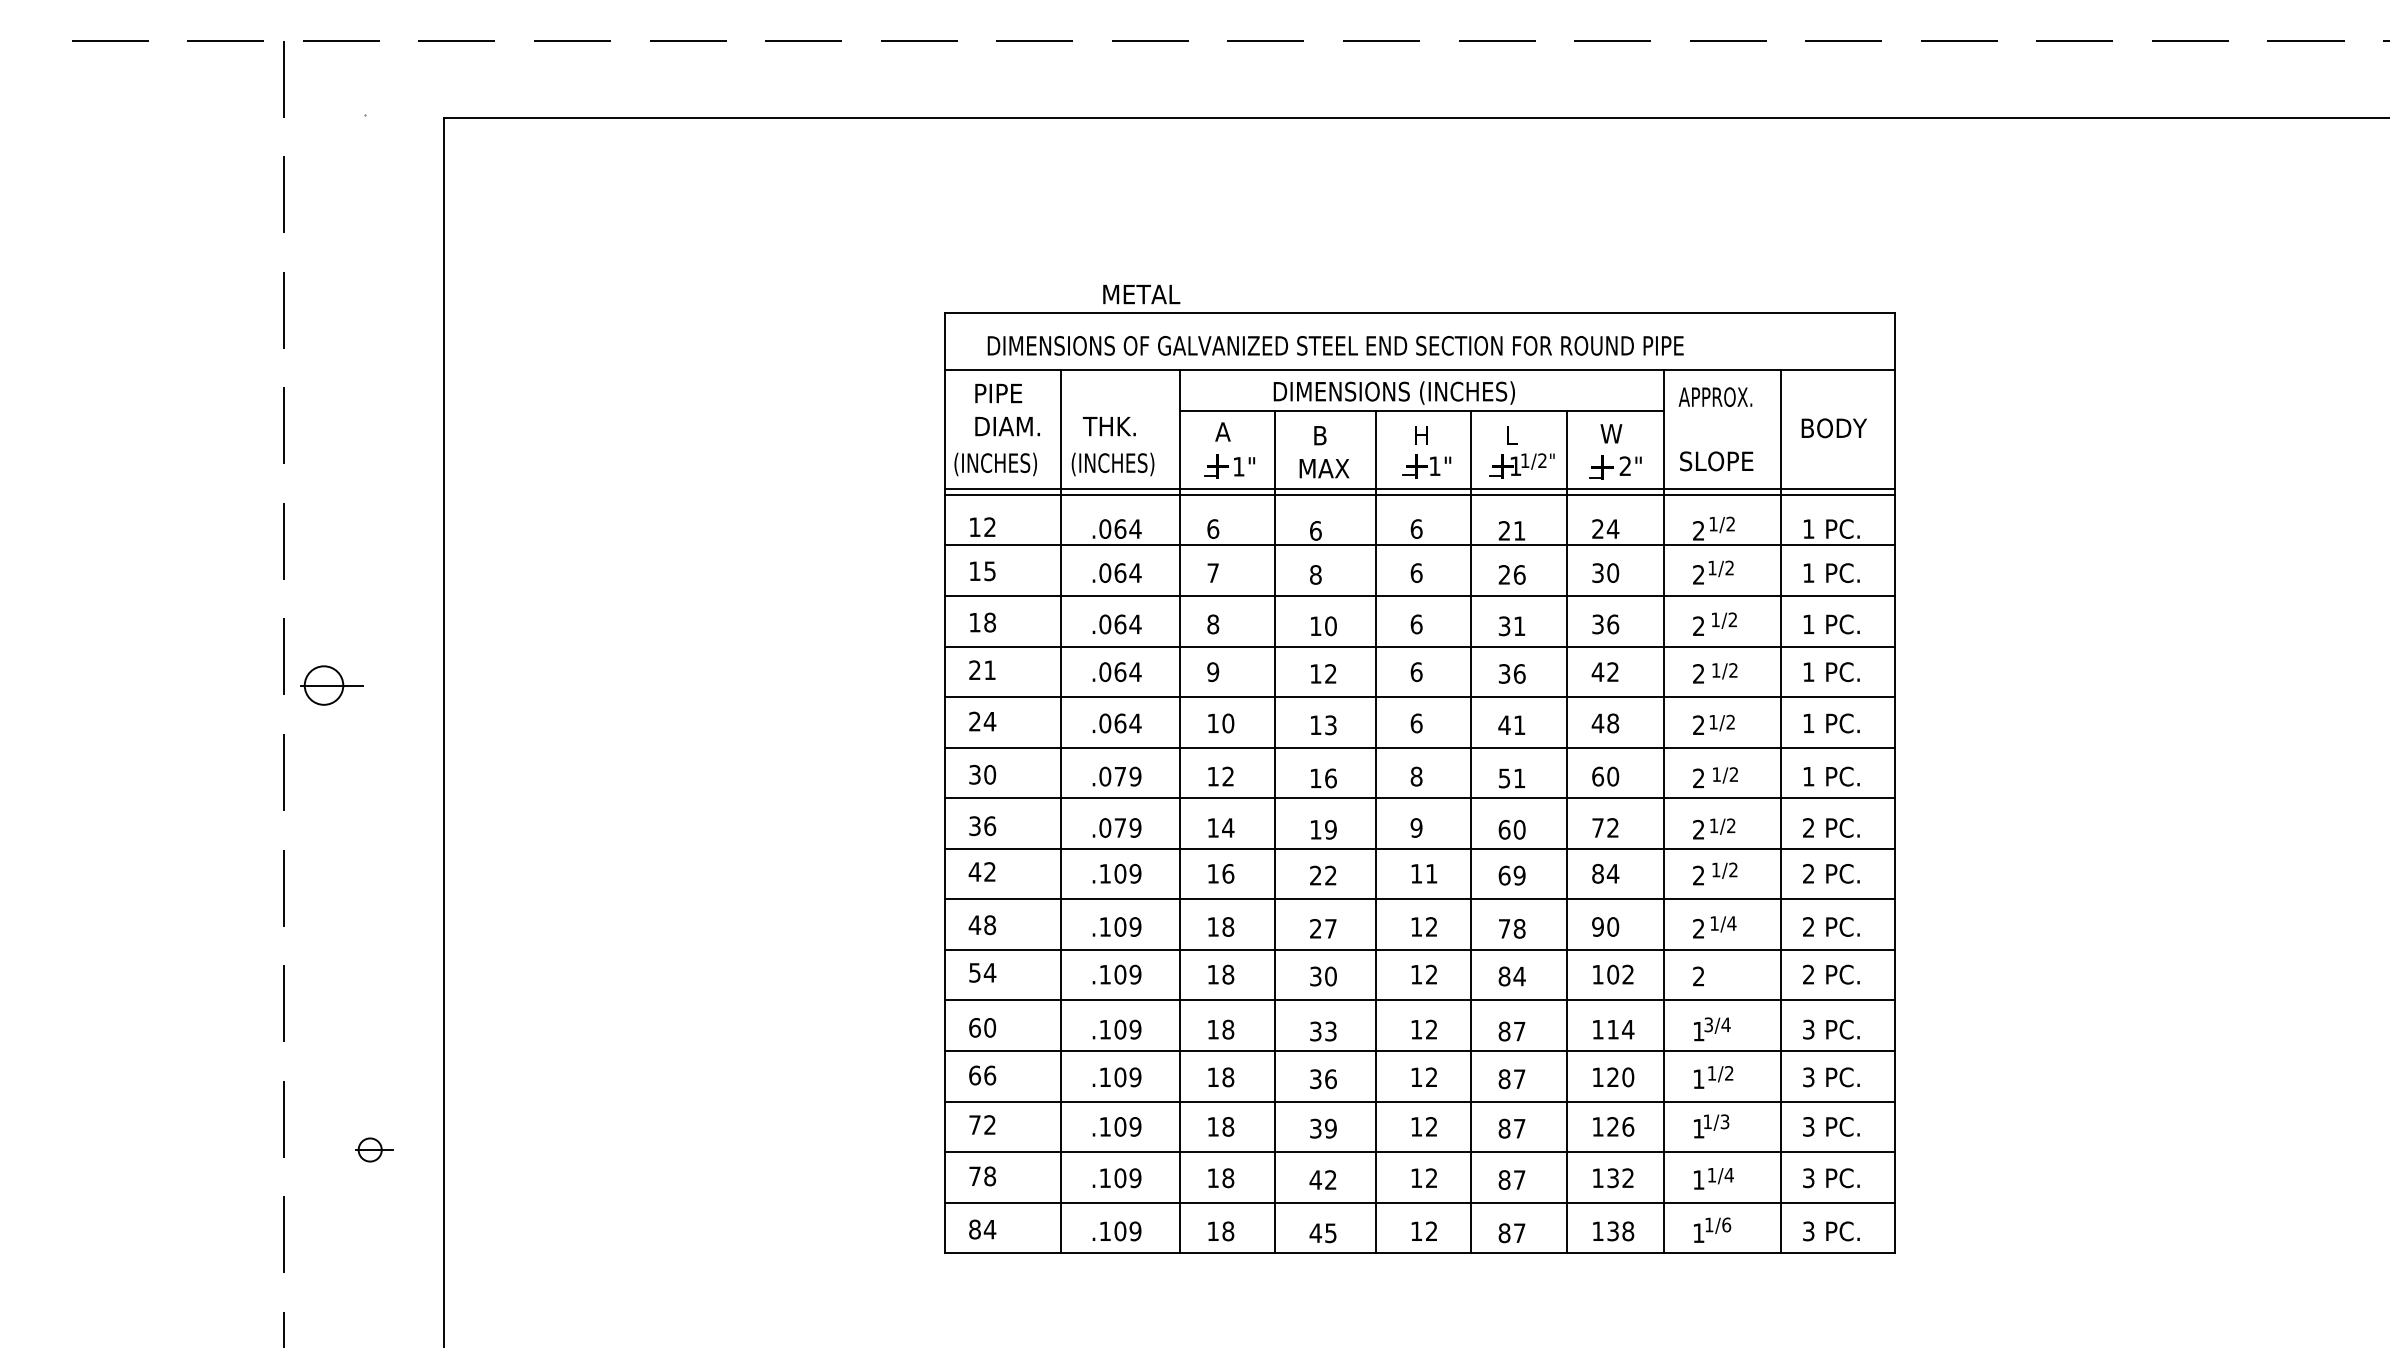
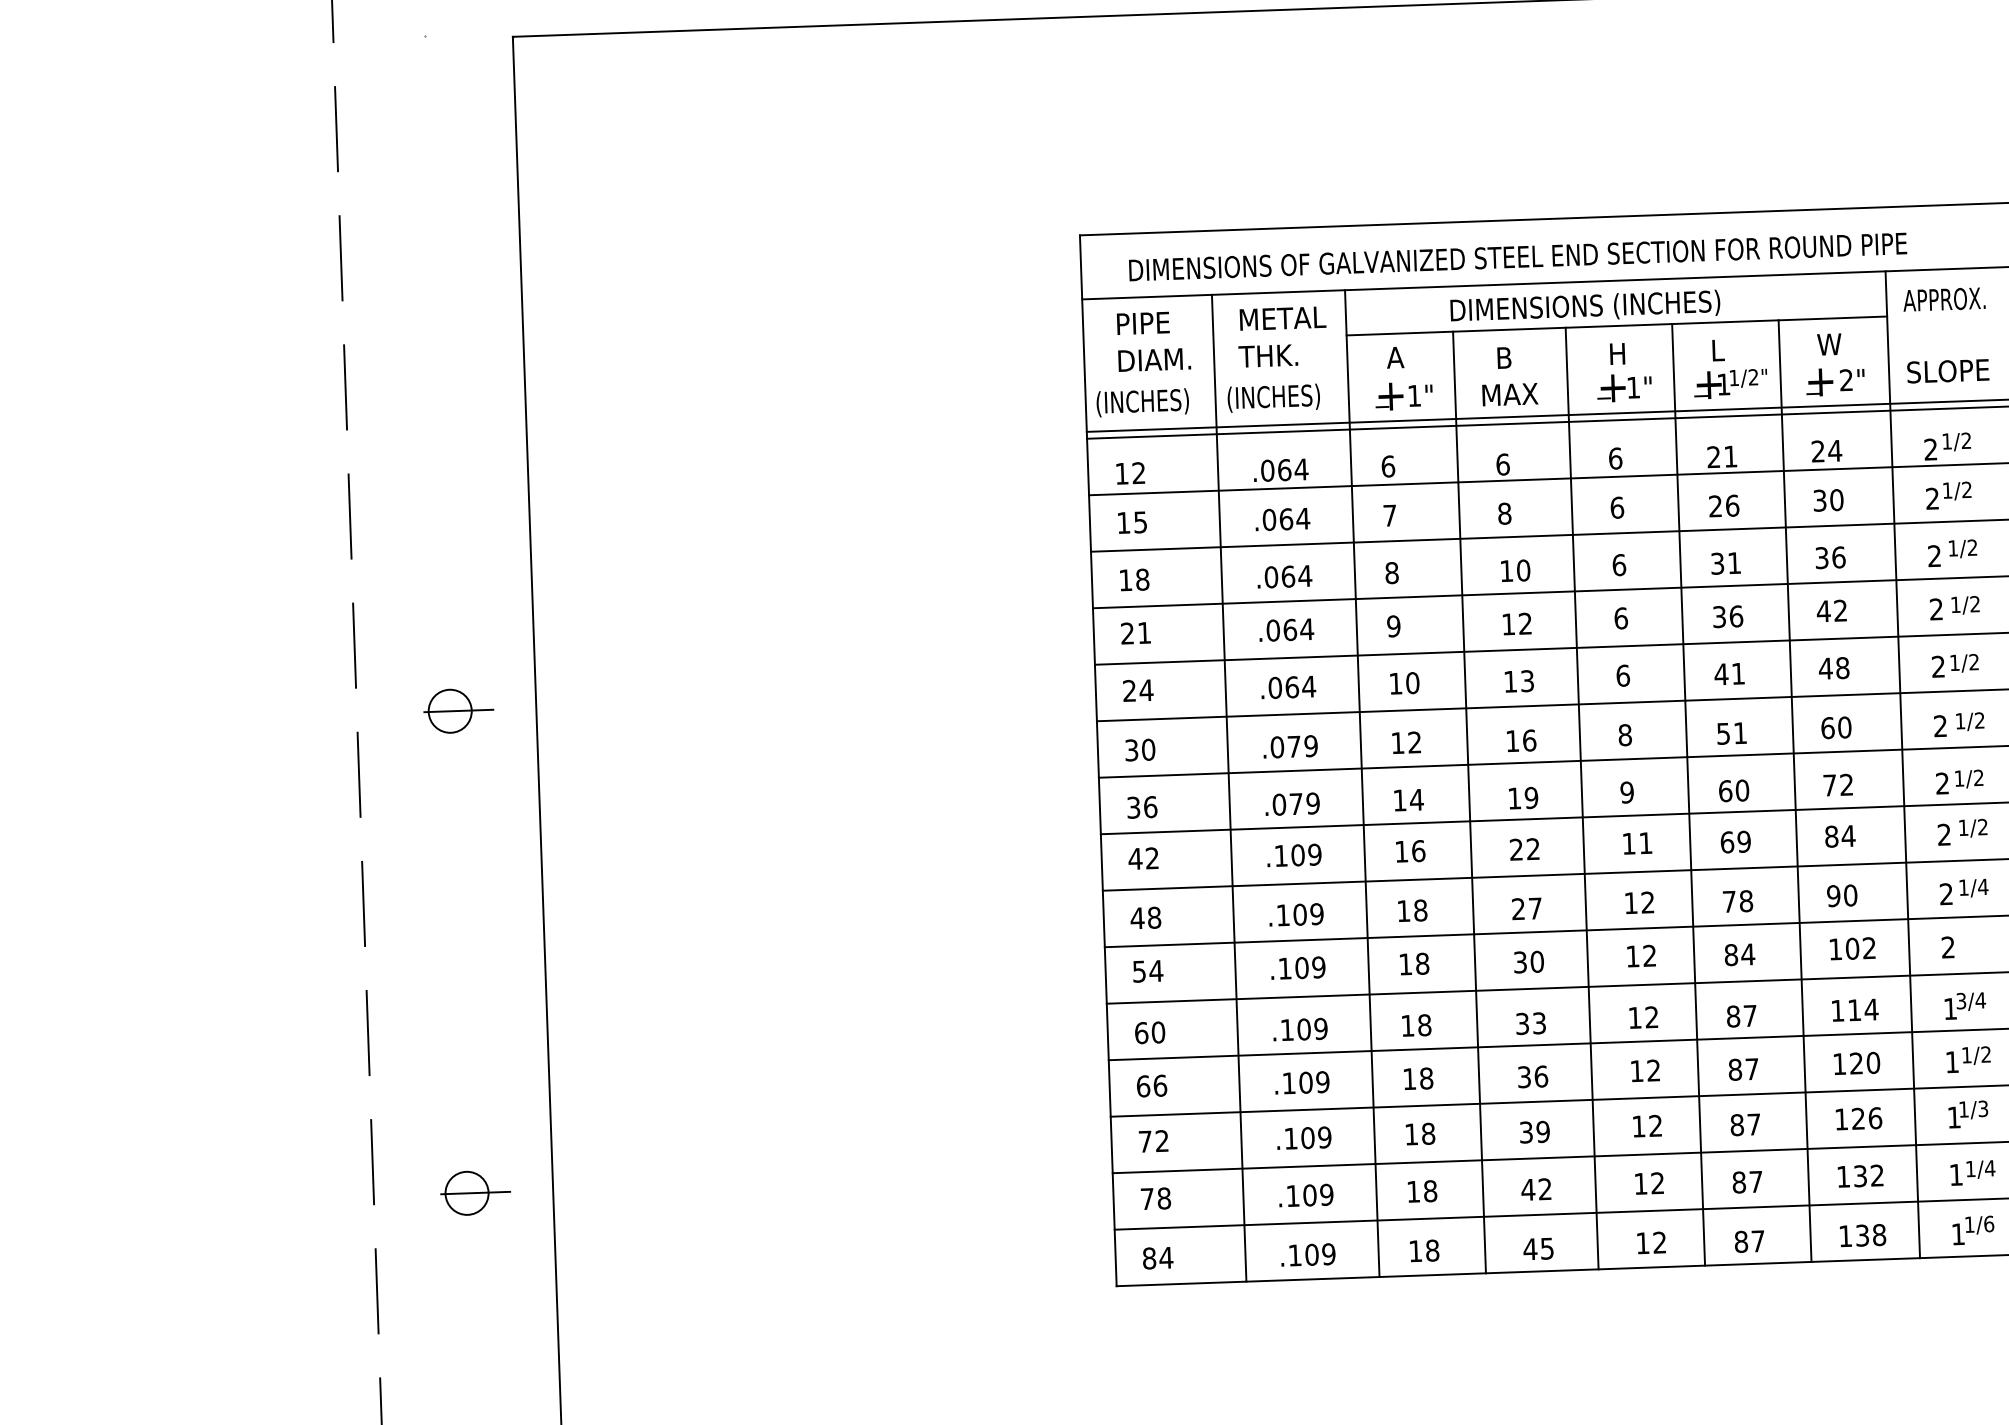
text: (1141, 294) -> (1282, 318), moved
part: (331, 685) -> (458, 710), moved
part: (374, 1149) -> (475, 1192), size x1.67

